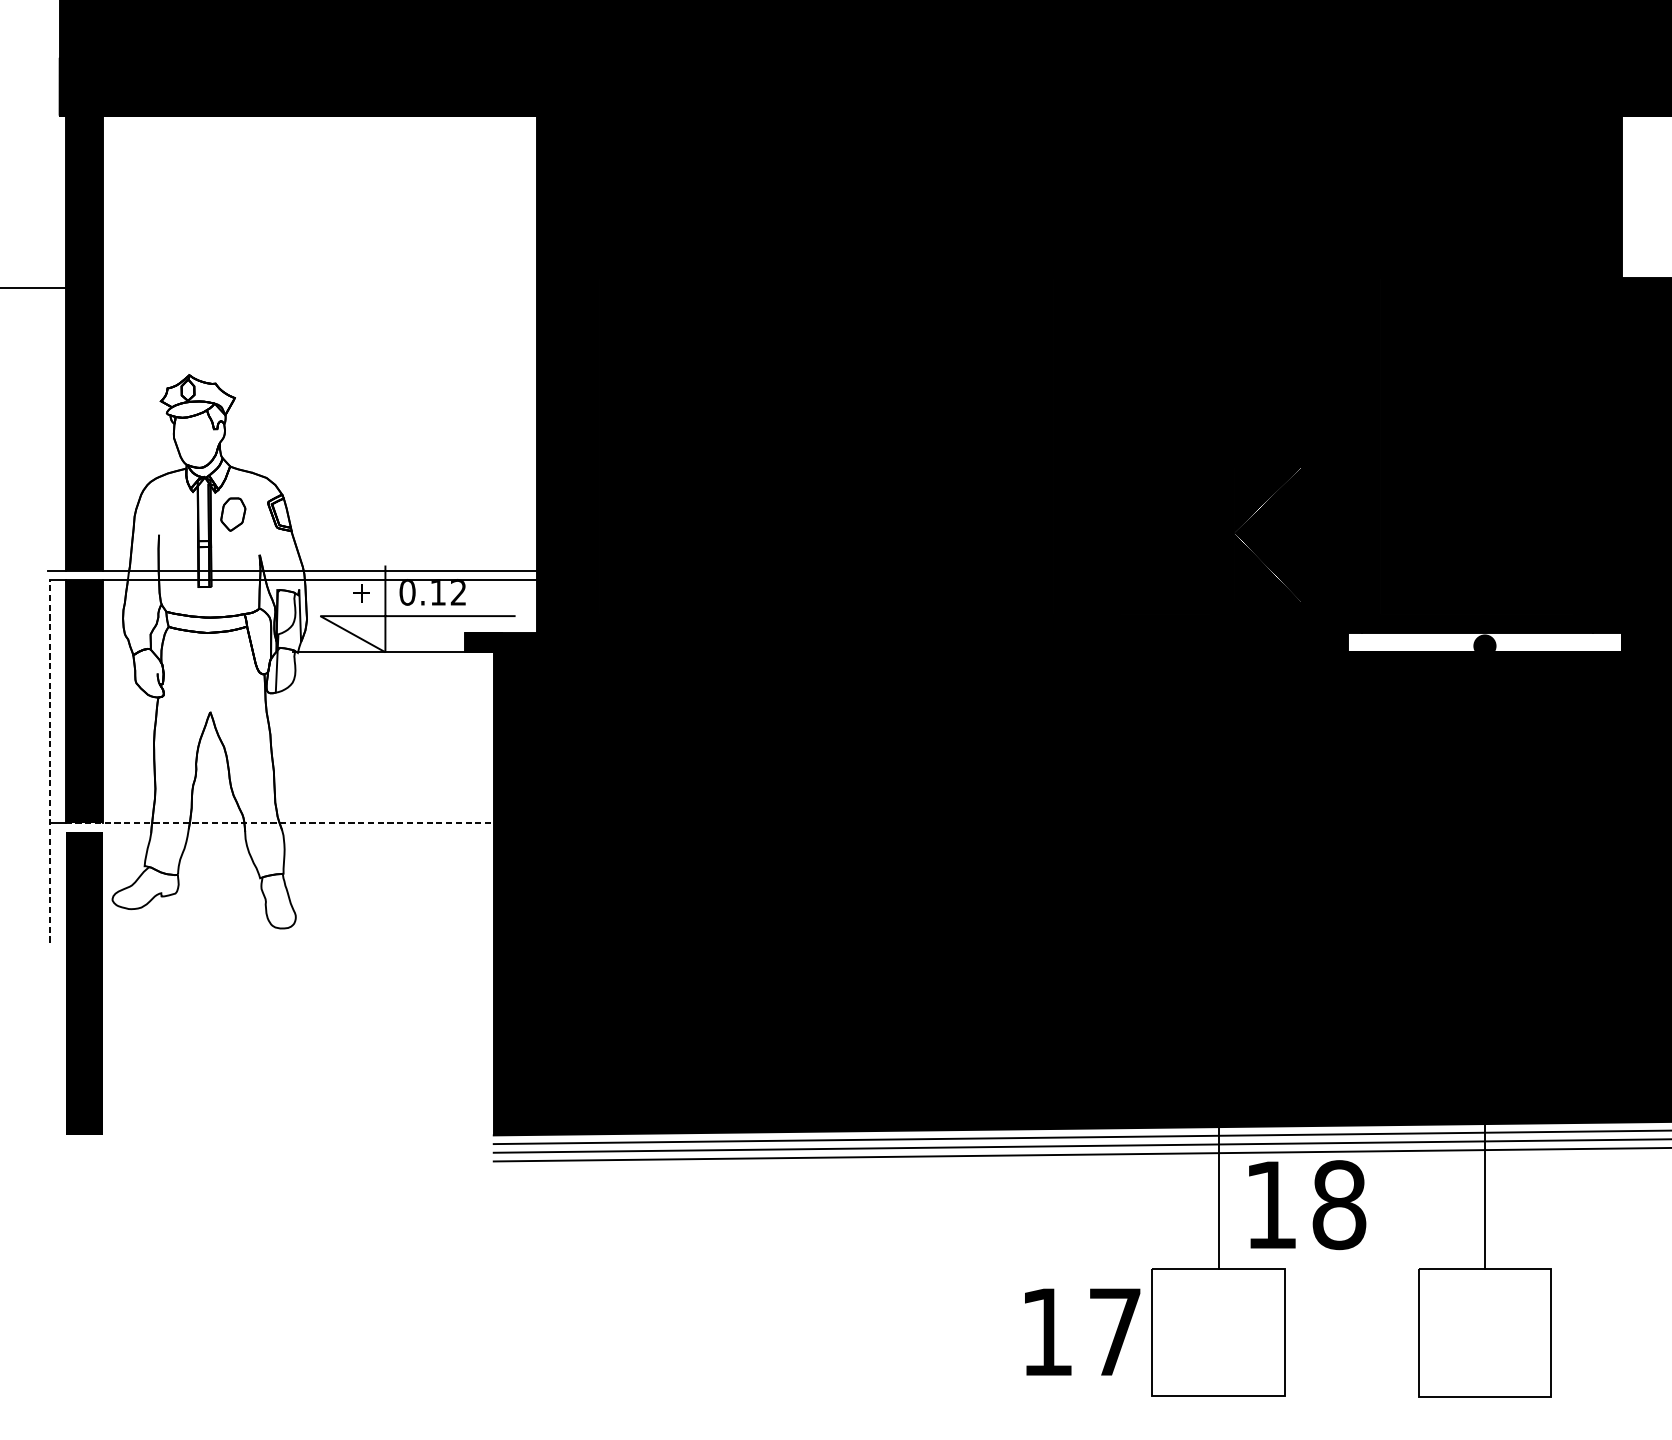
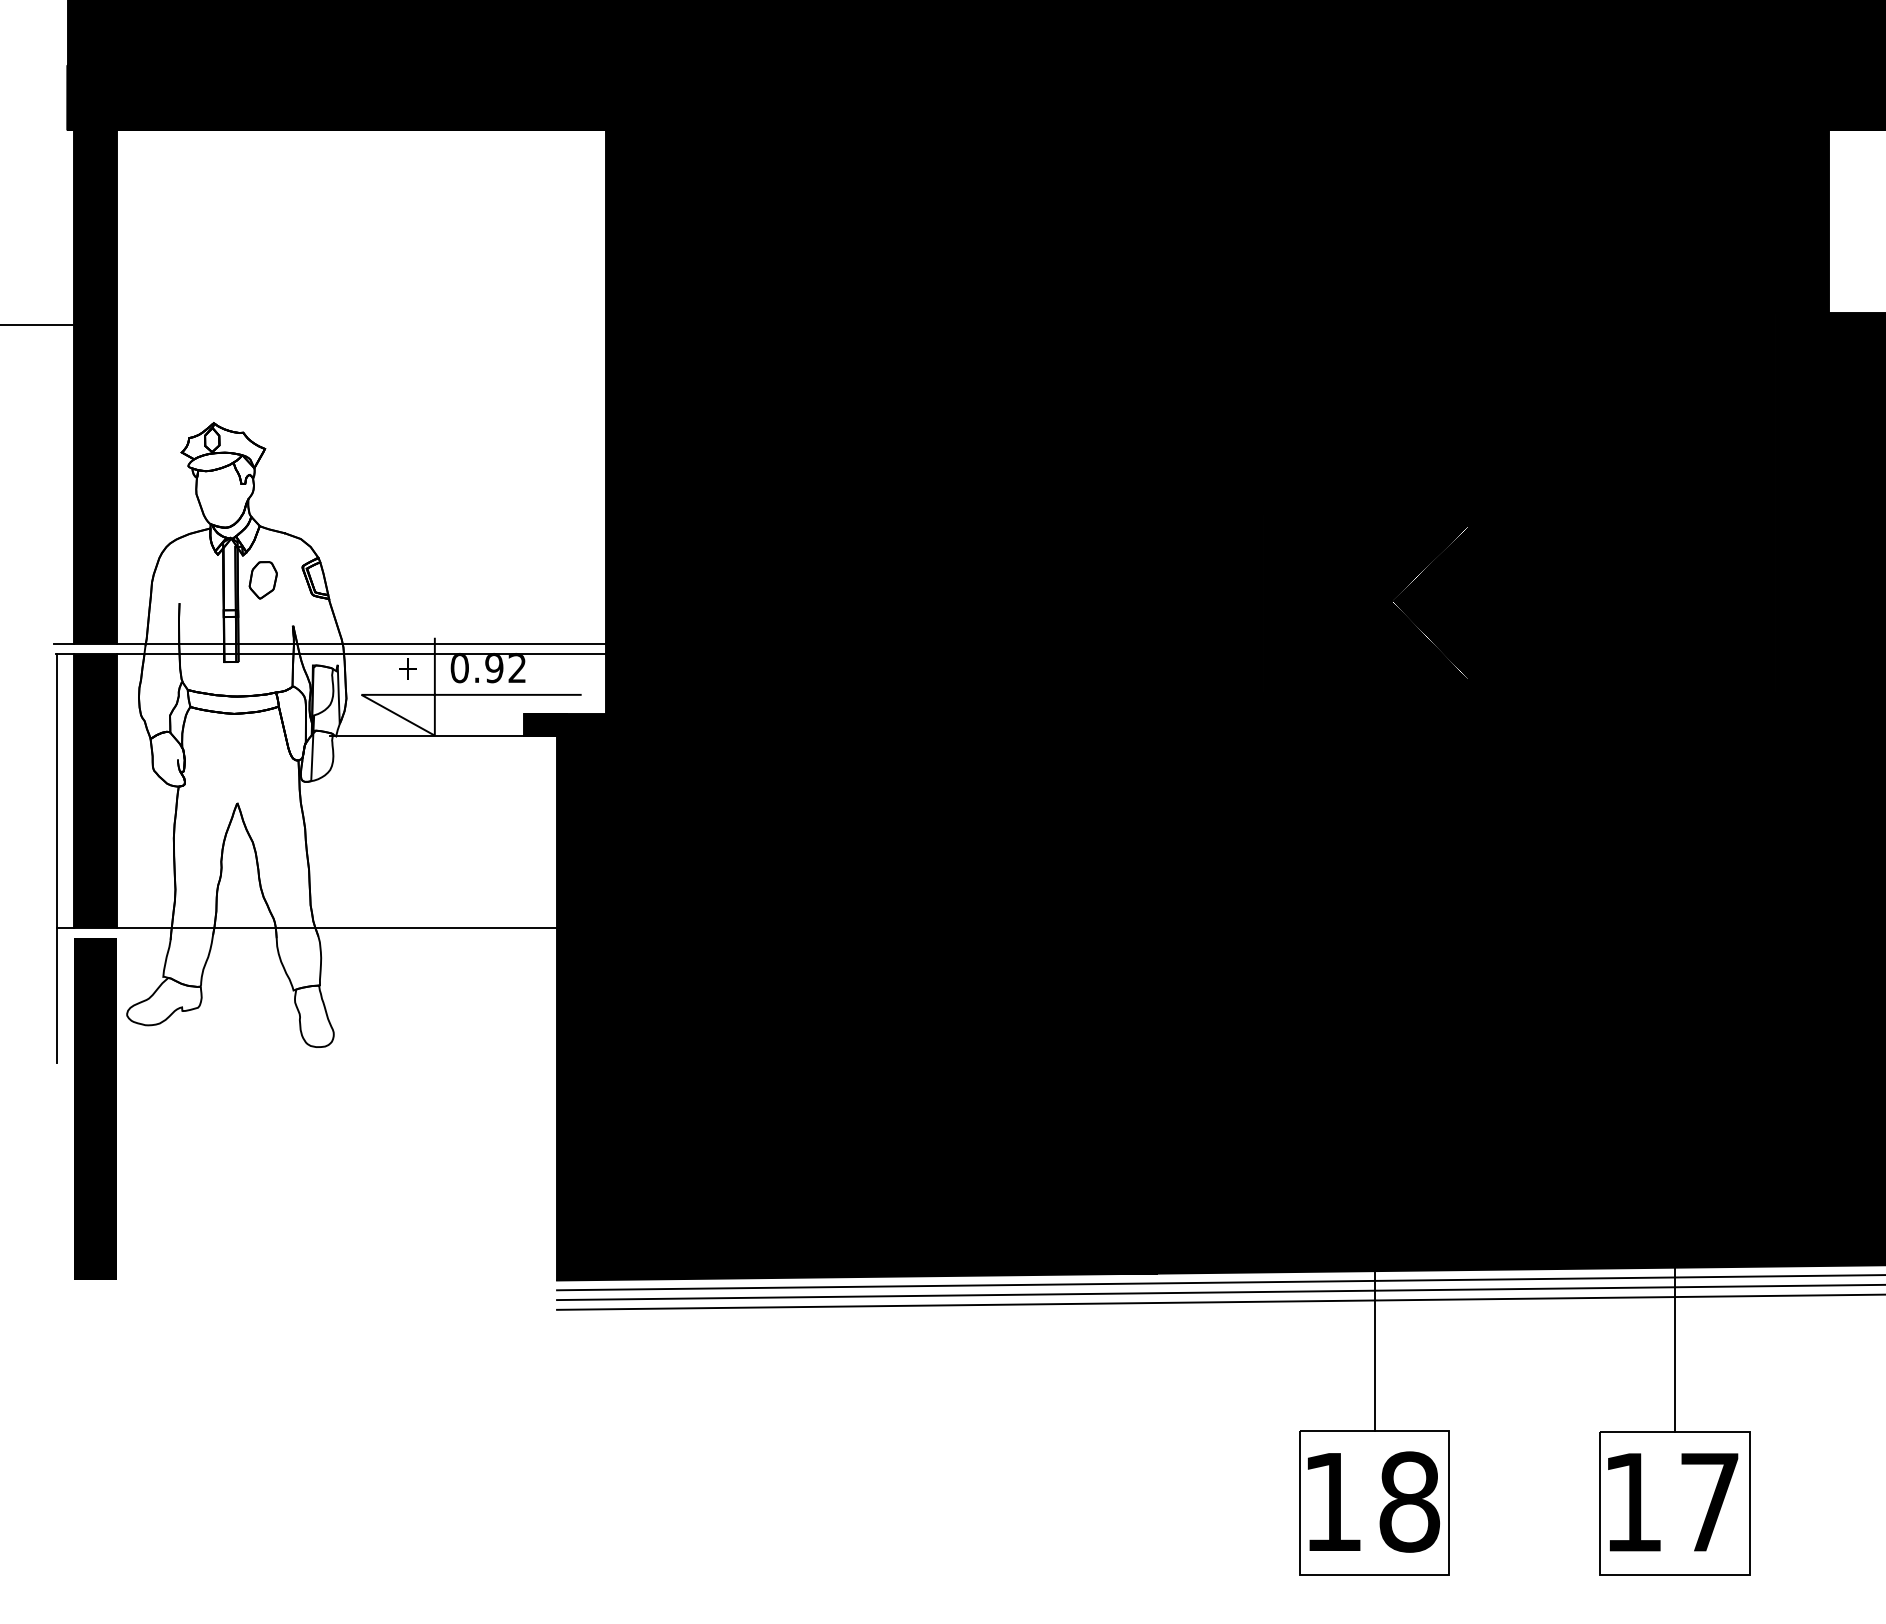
text: (438, 593) -> (494, 669), 0.12 -> 0.92
fill: (1484, 642) -> (1674, 724), added
line: (50, 761) -> (57, 858), dashed -> solid
line: (280, 823) -> (316, 928), dashed -> solid
text: (1307, 1204) -> (1373, 1501), moved
text: (1082, 1332) -> (1673, 1502), moved

